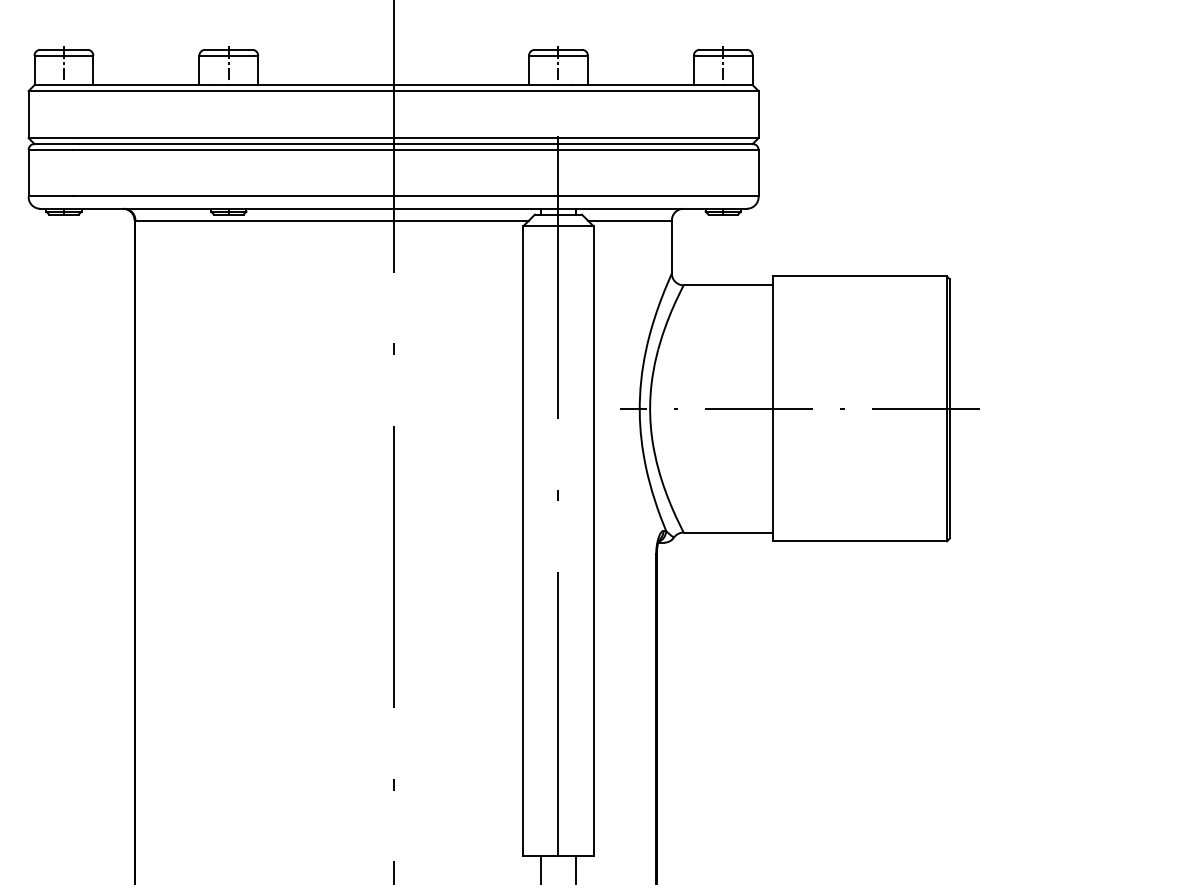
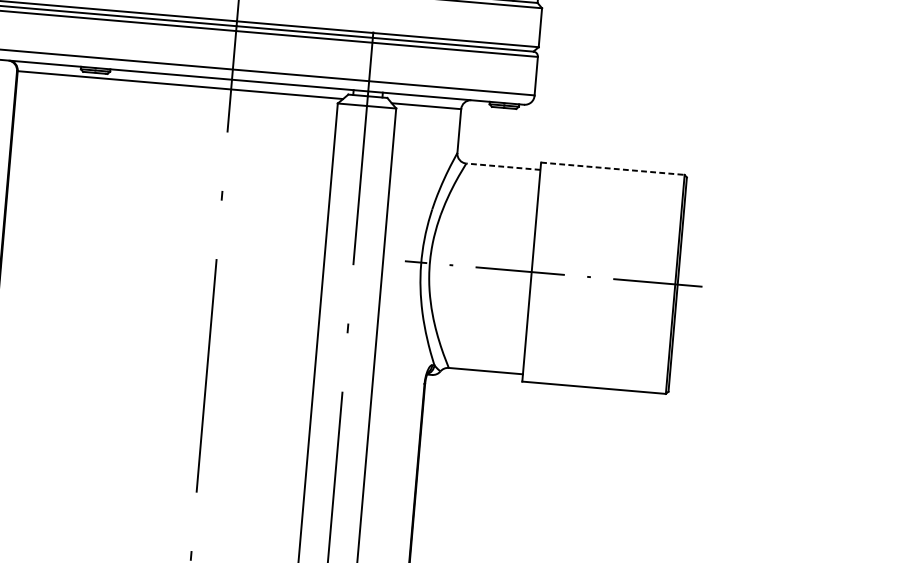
line: (860, 276) -> (613, 168), solid -> dashed
line: (728, 285) -> (503, 166), solid -> dashed

